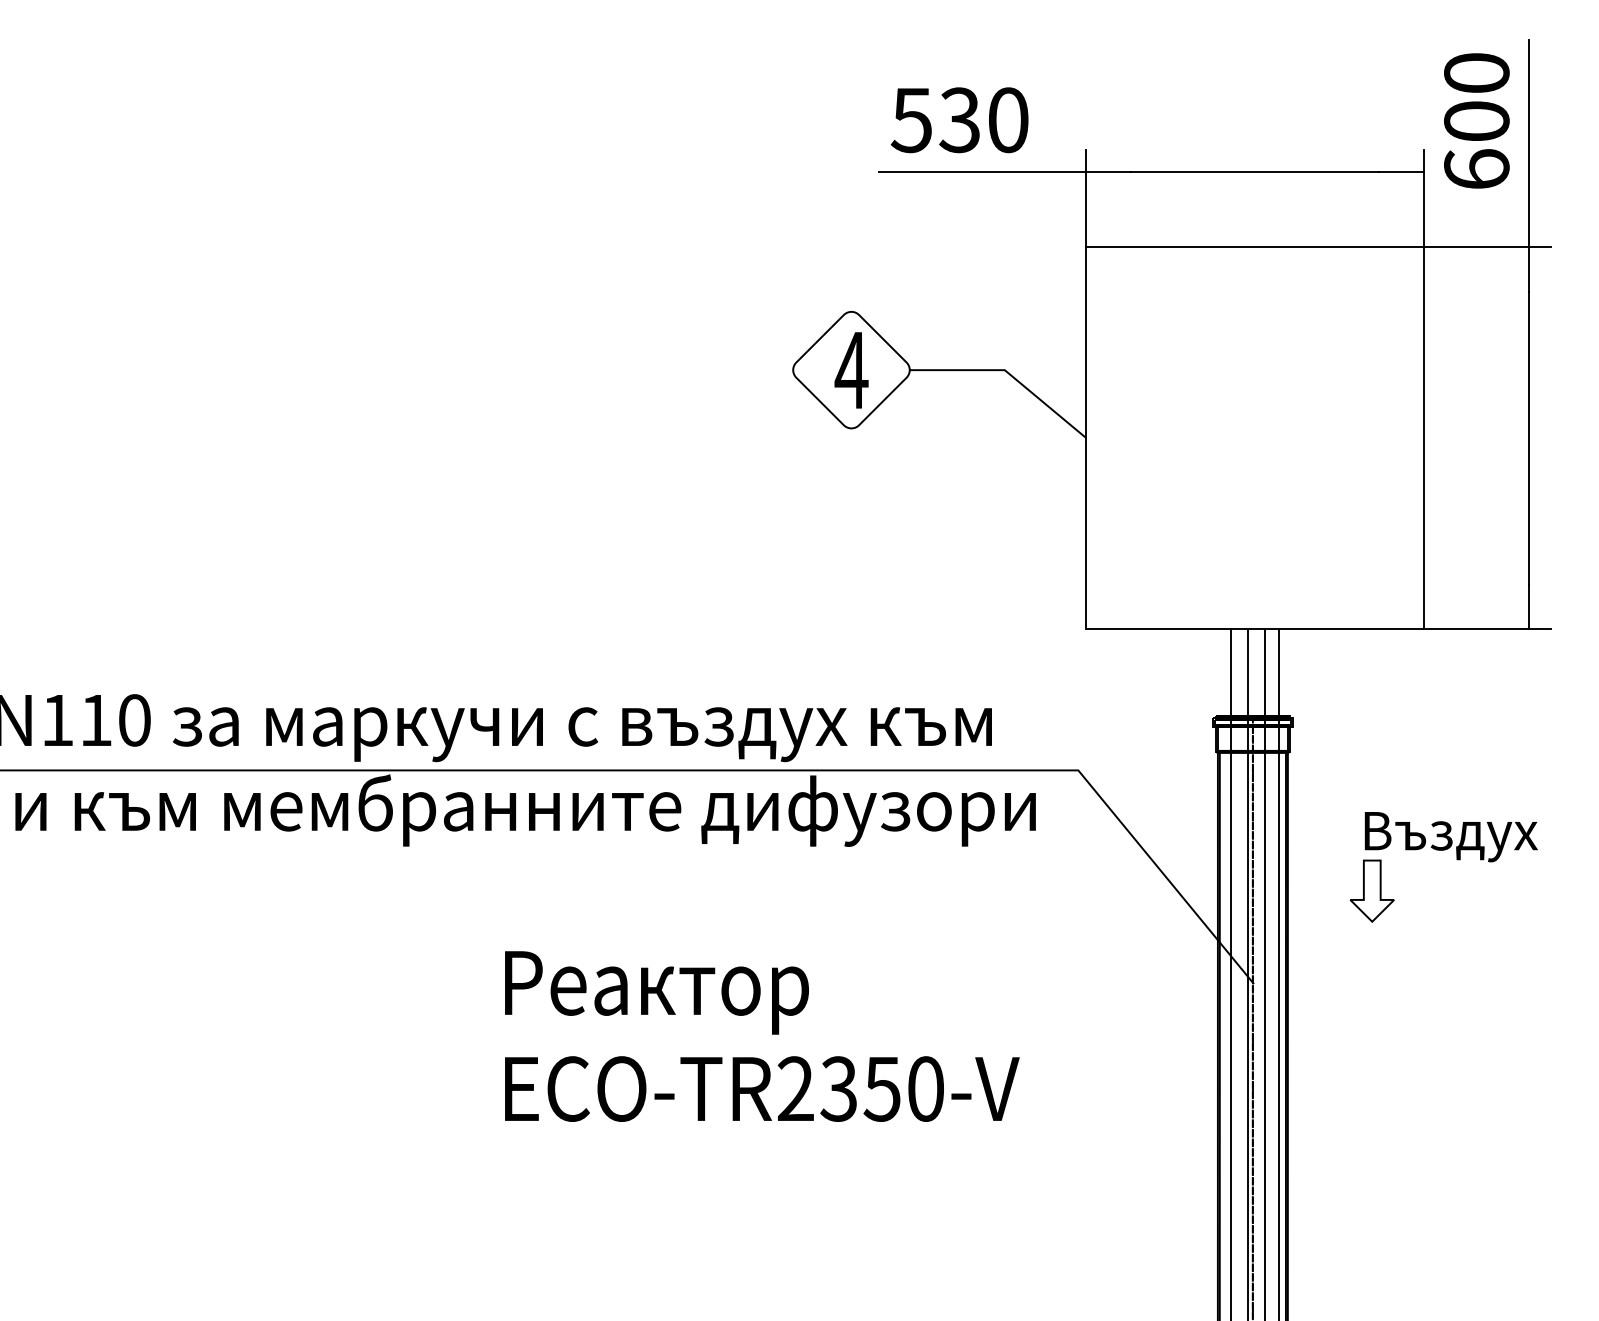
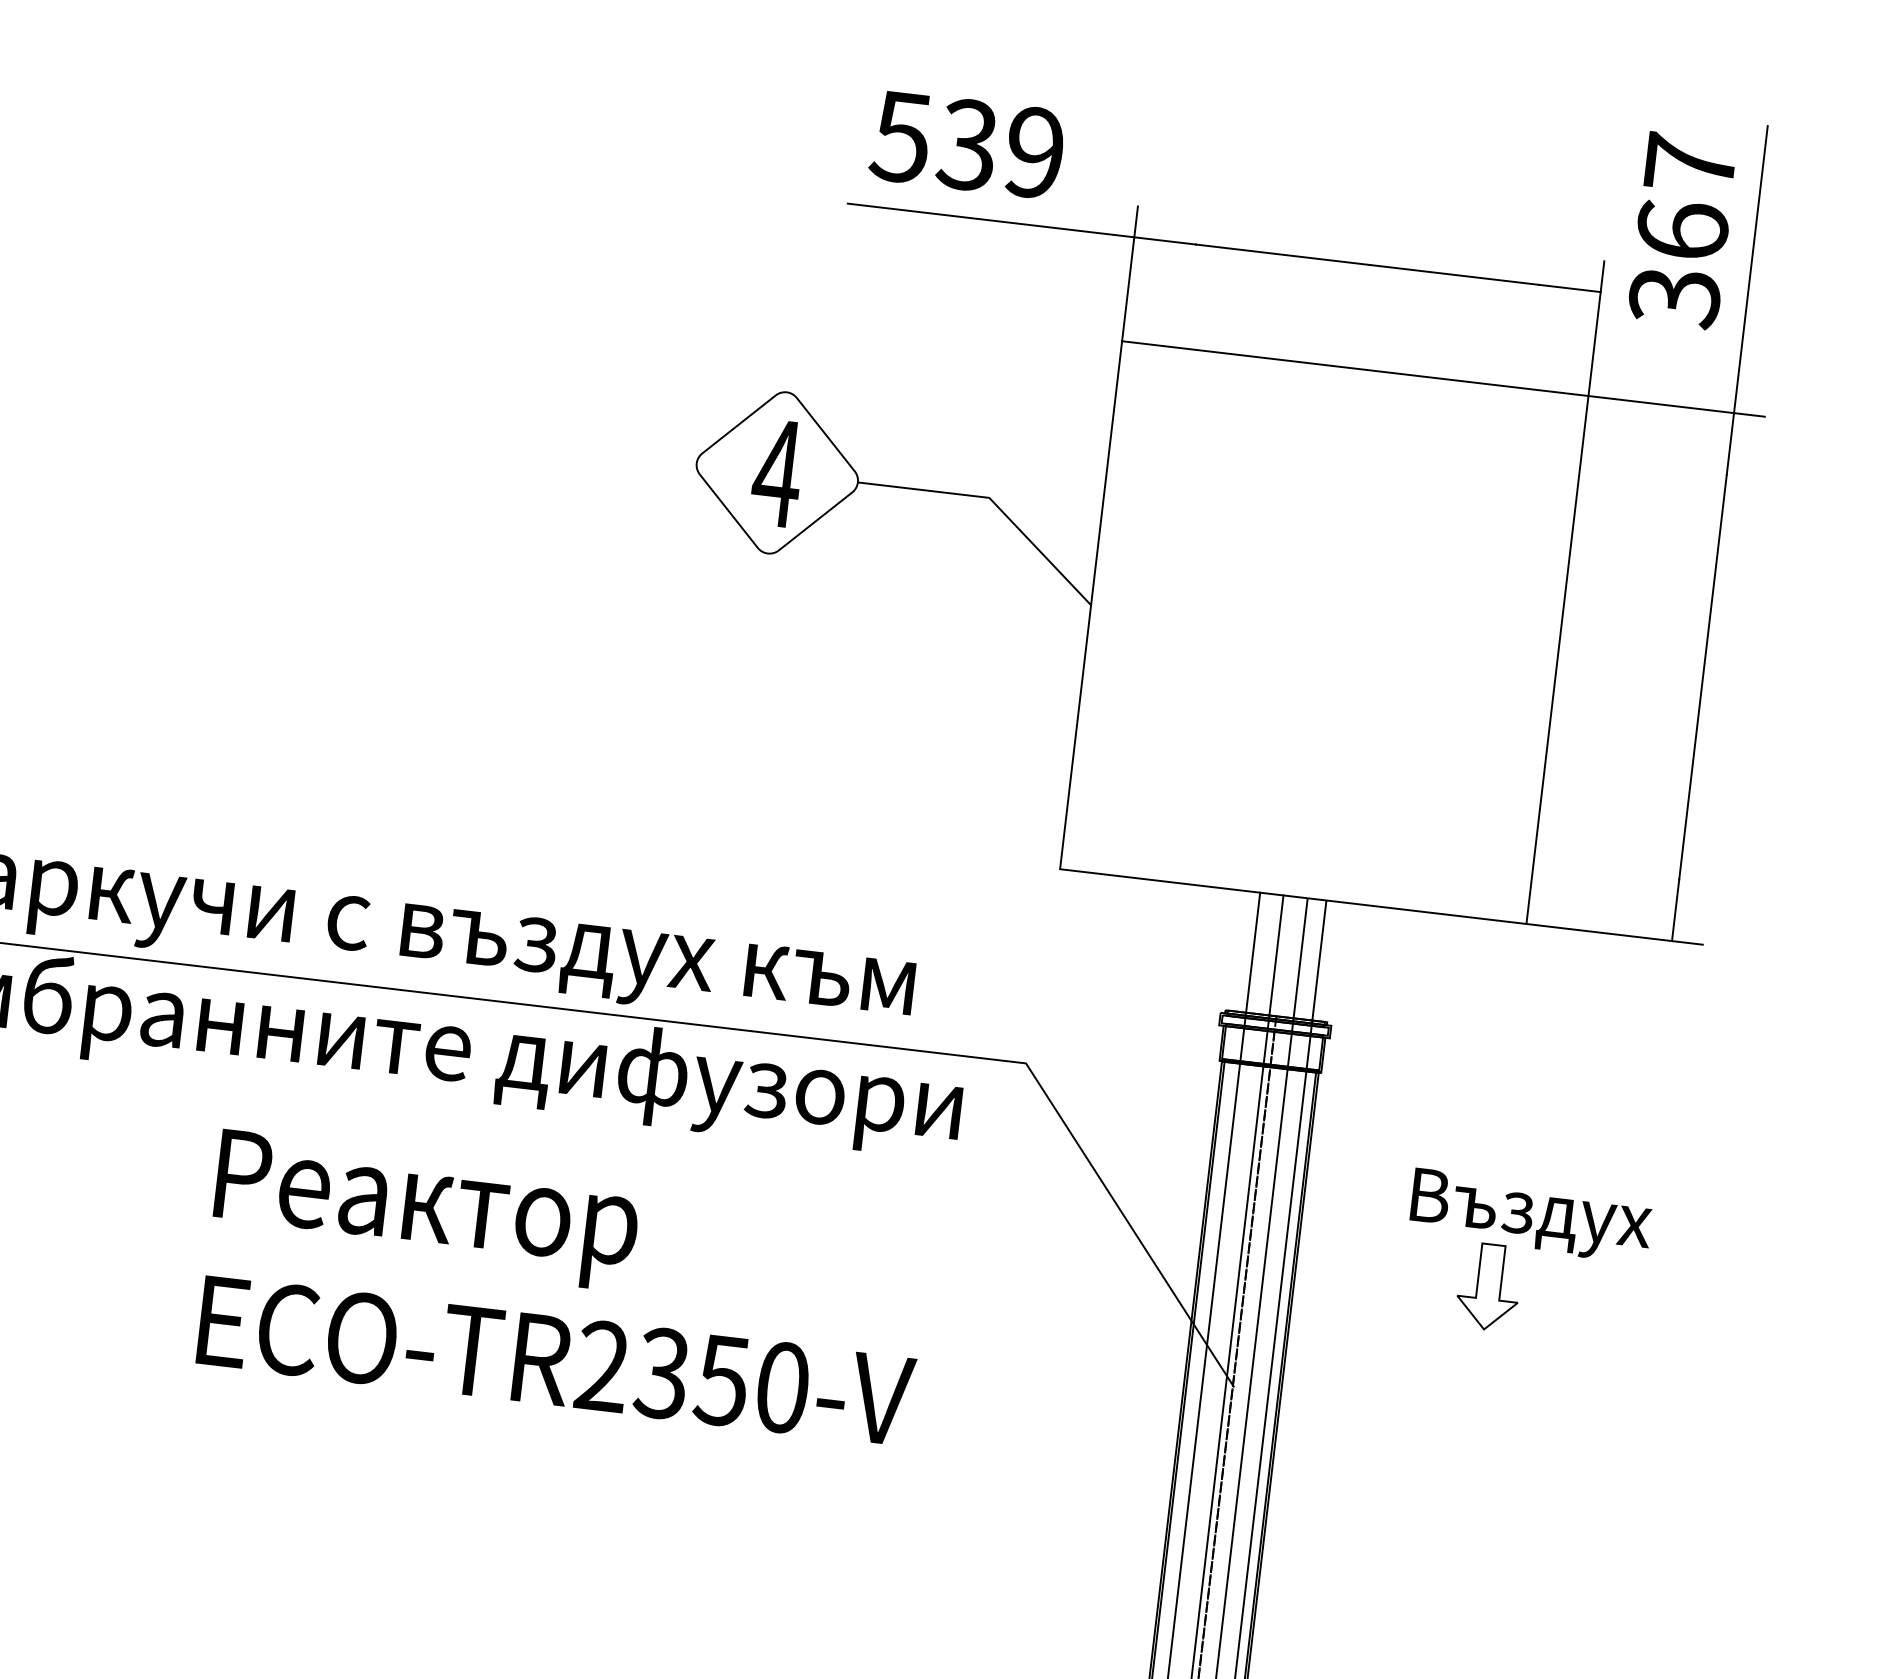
text: (1008, 120) -> (1035, 153), 530 -> 539
text: (1476, 121) -> (1682, 230), 600 -> 367
part: (1371, 890) -> (1488, 1286), moved
text: (762, 1036) -> (565, 1288), moved

